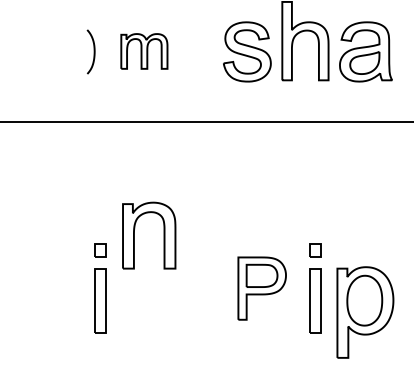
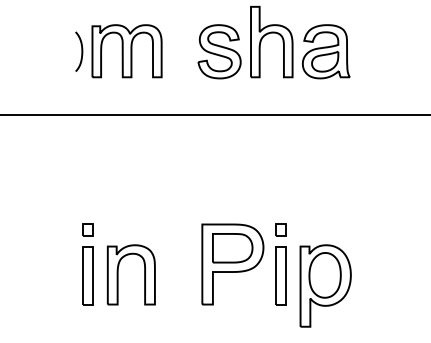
part: (143, 51) -> (126, 51), size x1.67
part: (134, 235) -> (118, 274), moved
part: (261, 288) -> (232, 264), size x1.43

